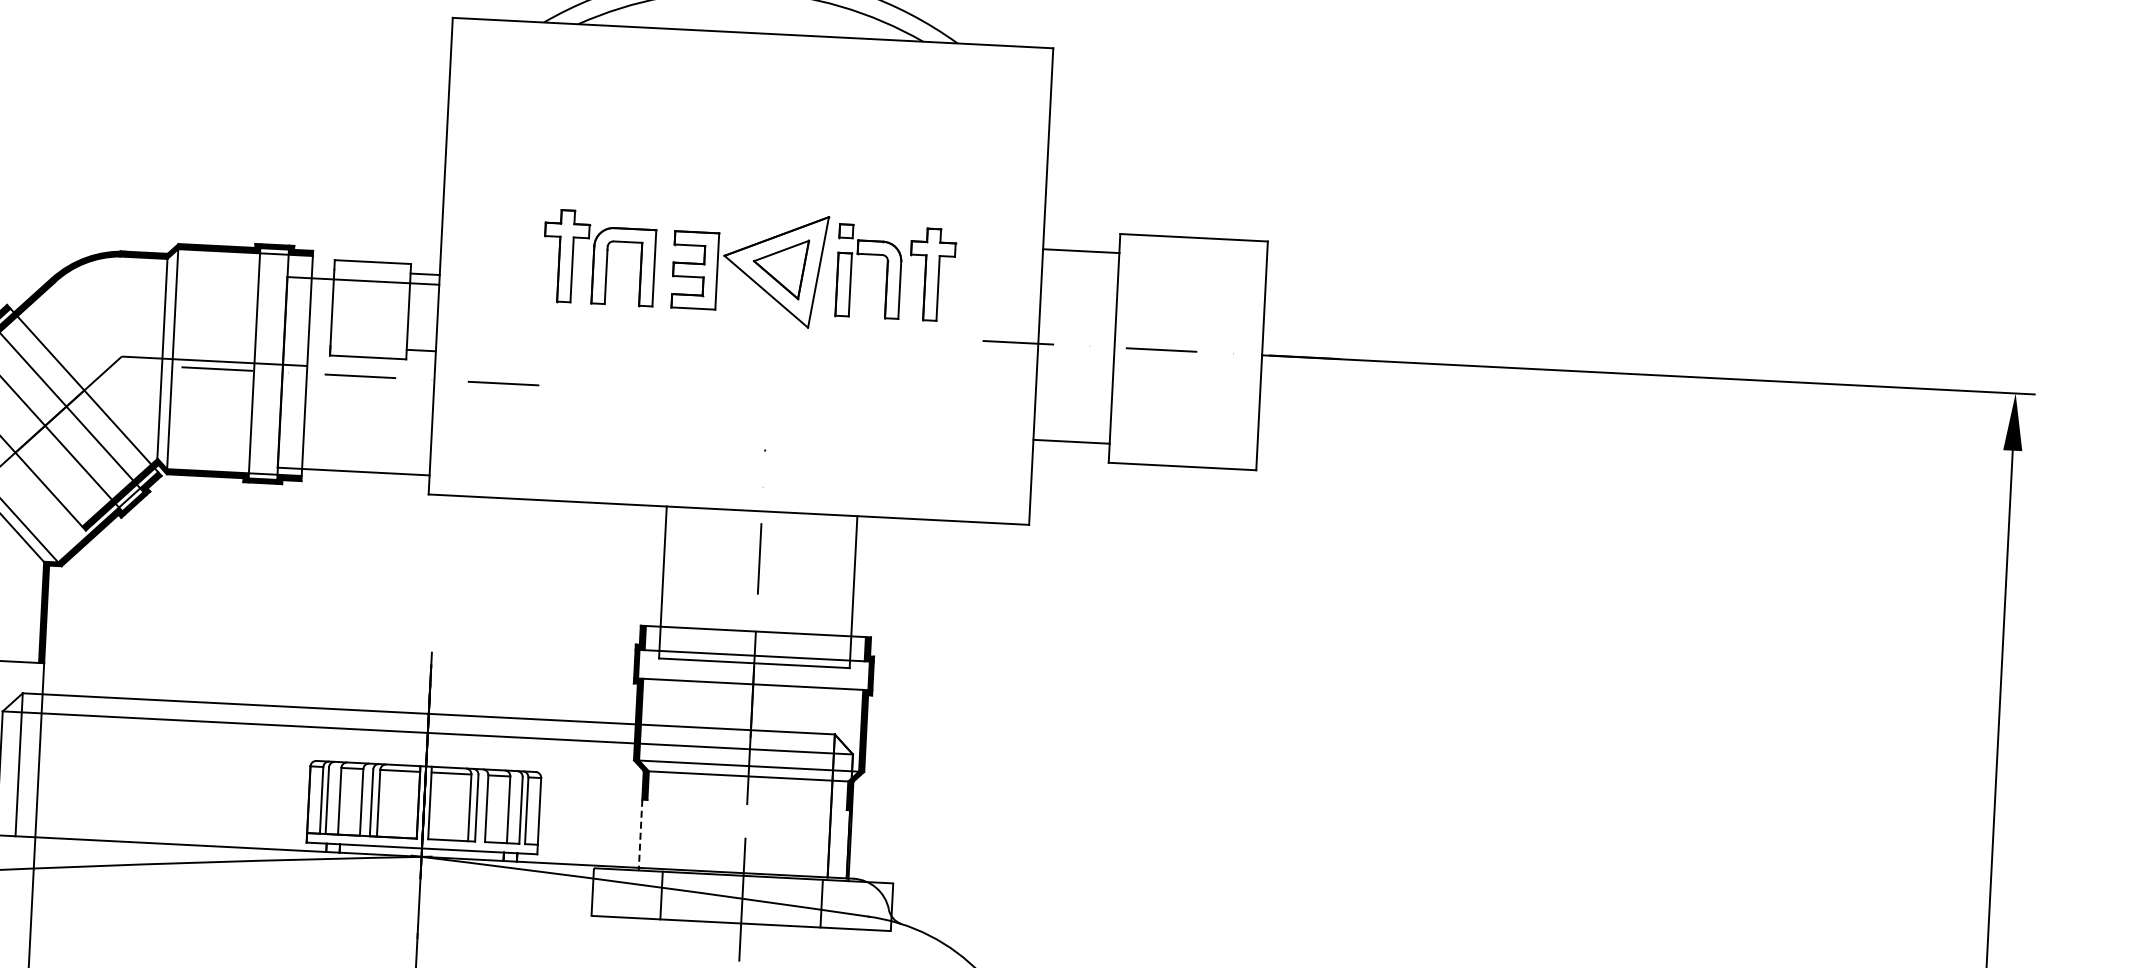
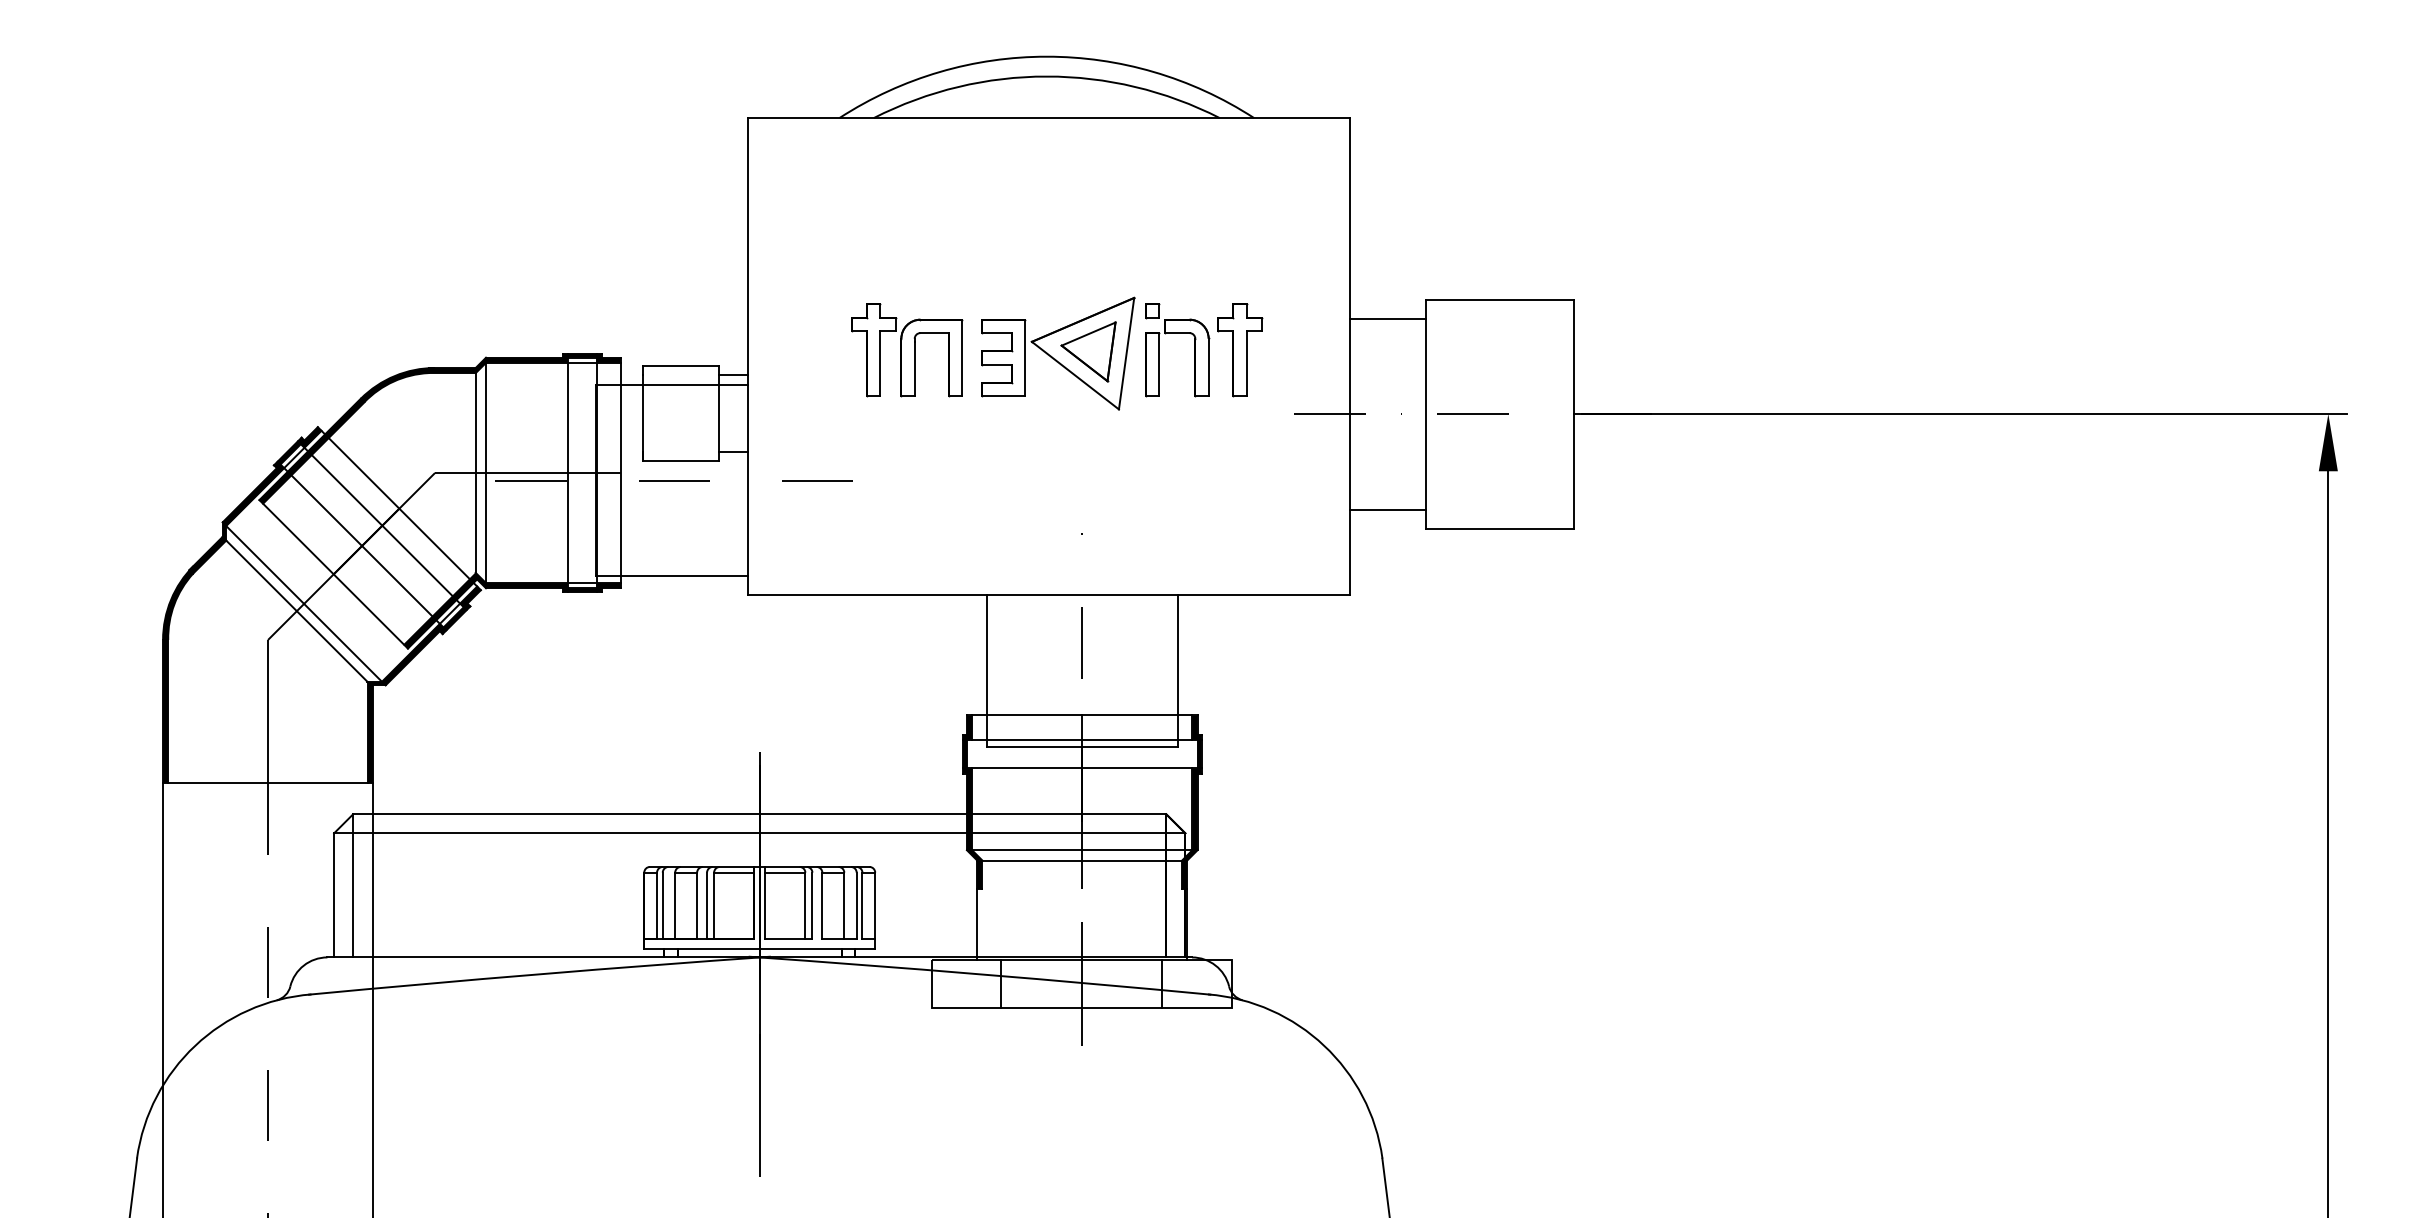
line: (640, 835) -> (977, 925), dashed -> solid

